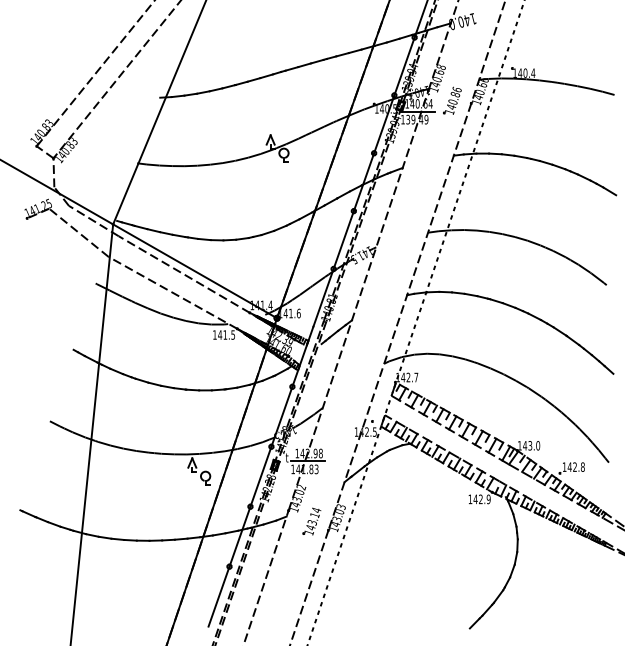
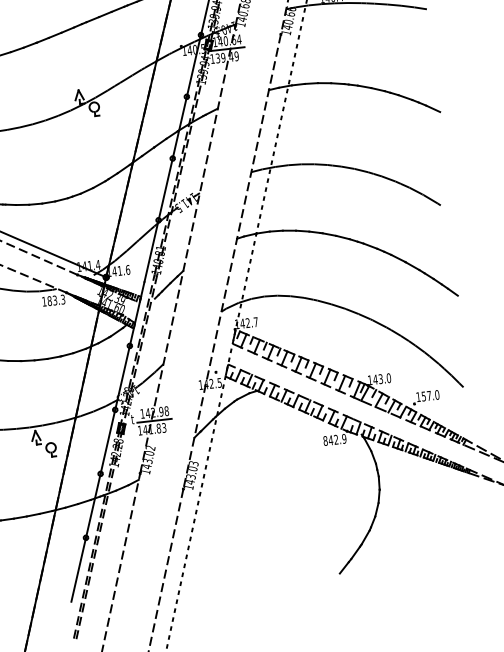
part: (452, 100) -> (261, 33), removed
text: (226, 334) -> (56, 299), 141.5 -> 183.3
text: (575, 466) -> (429, 395), 142.8 -> 157.0
text: (470, 499) -> (325, 441), 142.9 -> 842.9
part: (311, 521) -> (164, 482), removed

